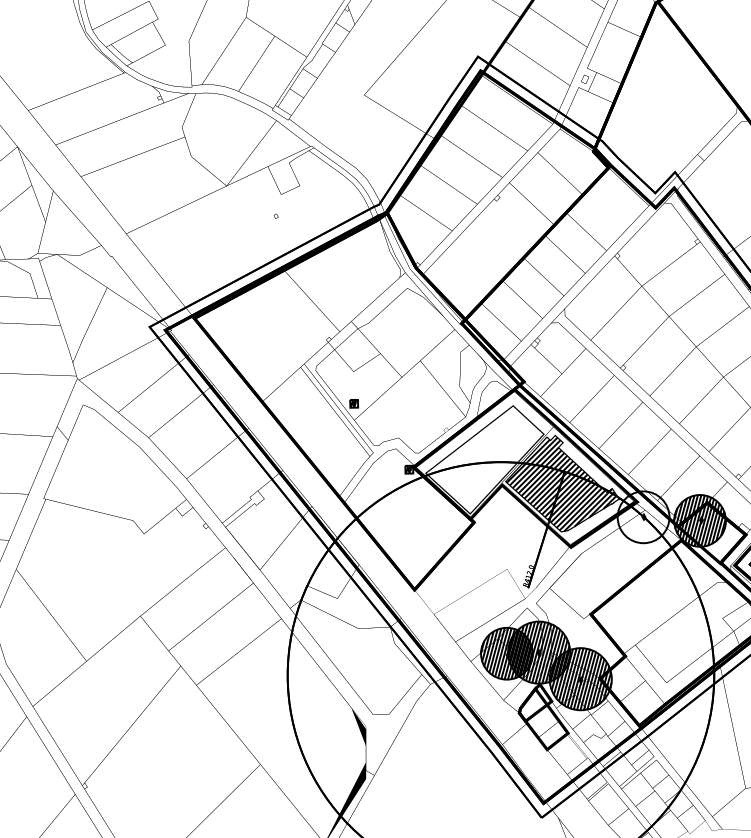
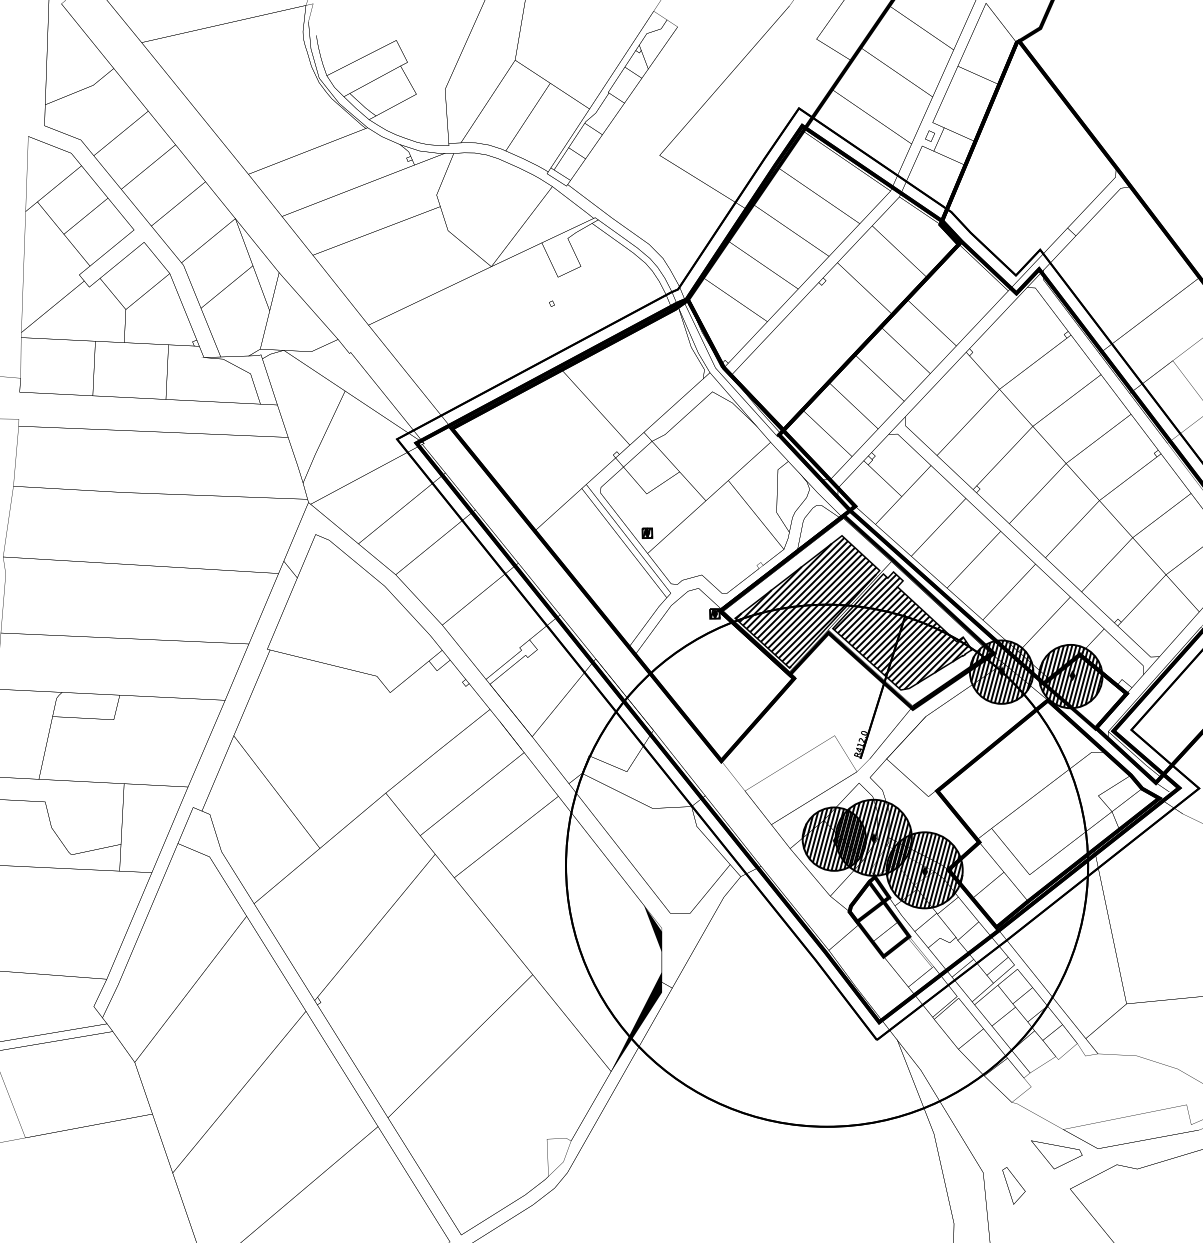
hatch: (483, 460) -> (805, 602), added
hatch: (643, 516) -> (1001, 671), added

